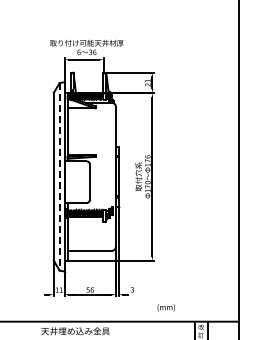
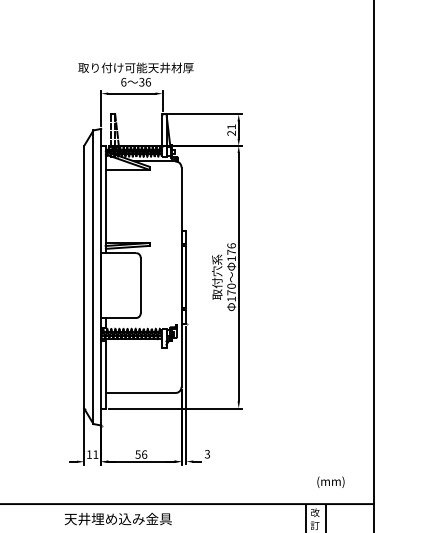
line: (59, 176) -> (93, 276), dashed -> solid
text: (165, 307) -> (329, 481), moved

